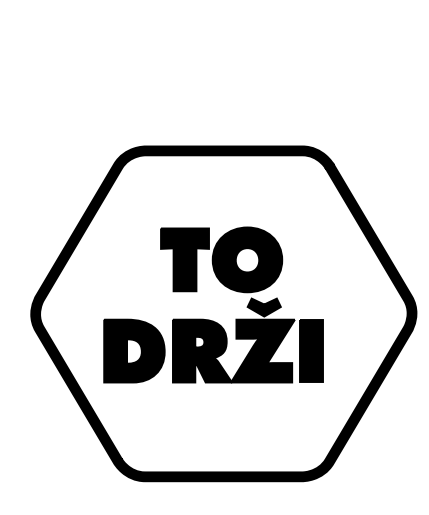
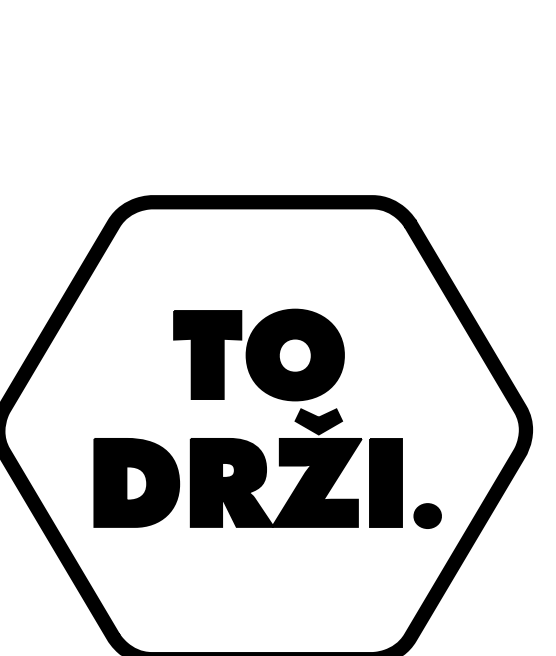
part: (341, 374) -> (427, 515), added

